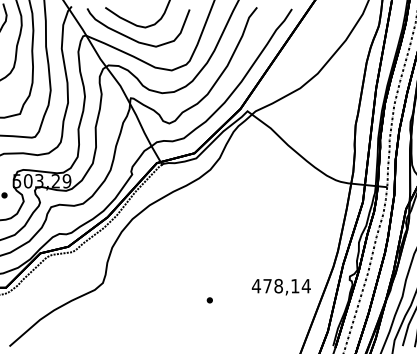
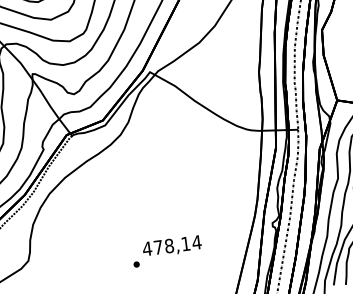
text: (280, 287) -> (171, 247), moved

